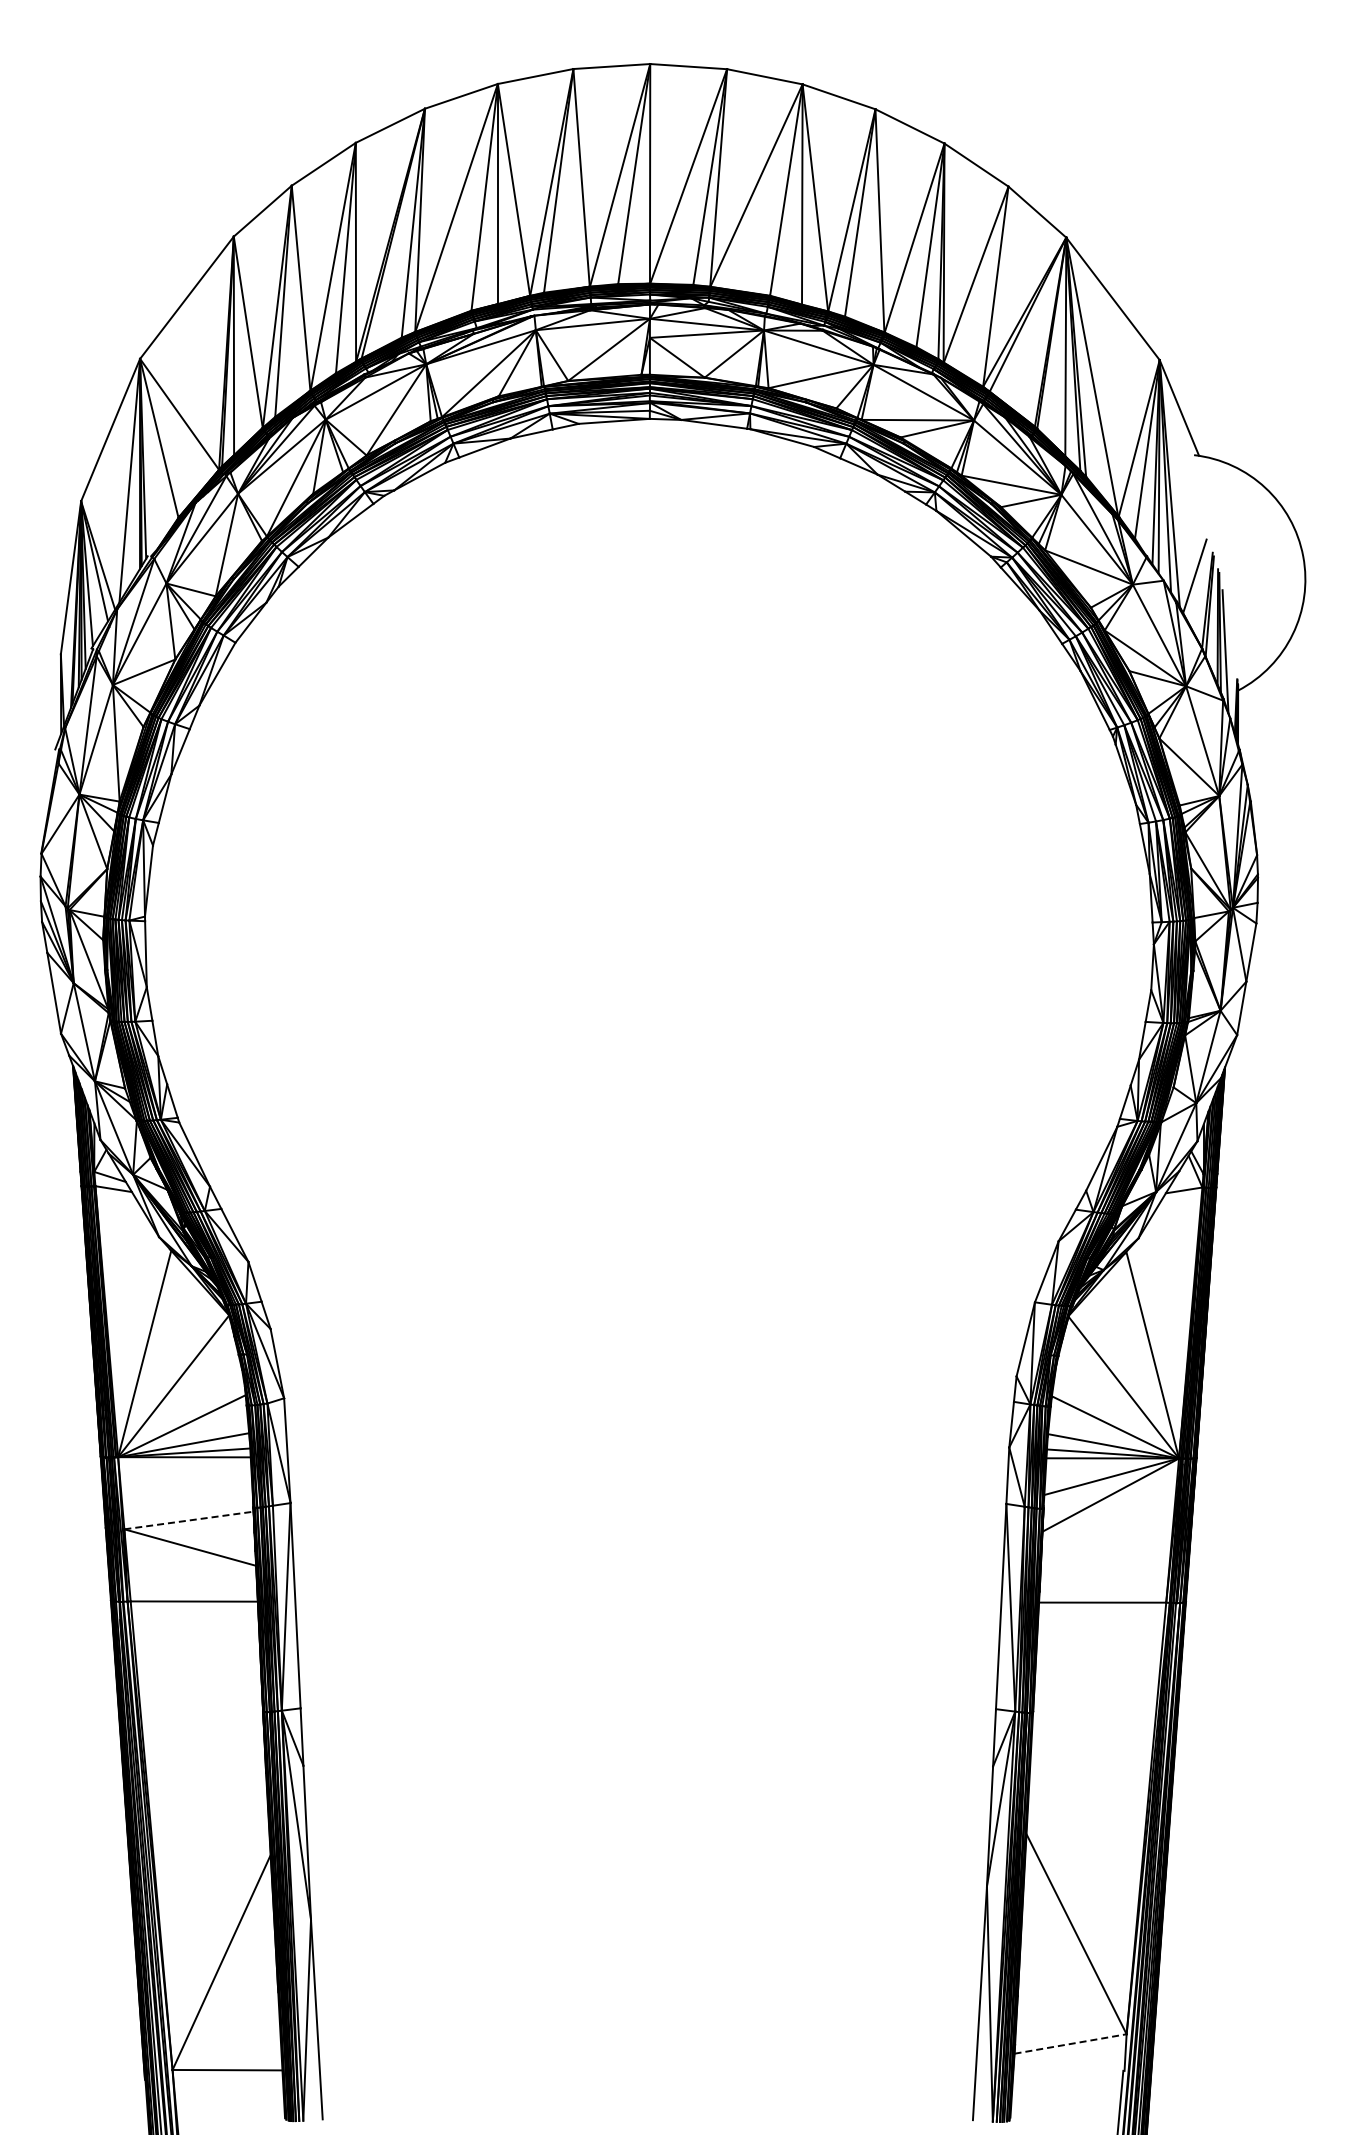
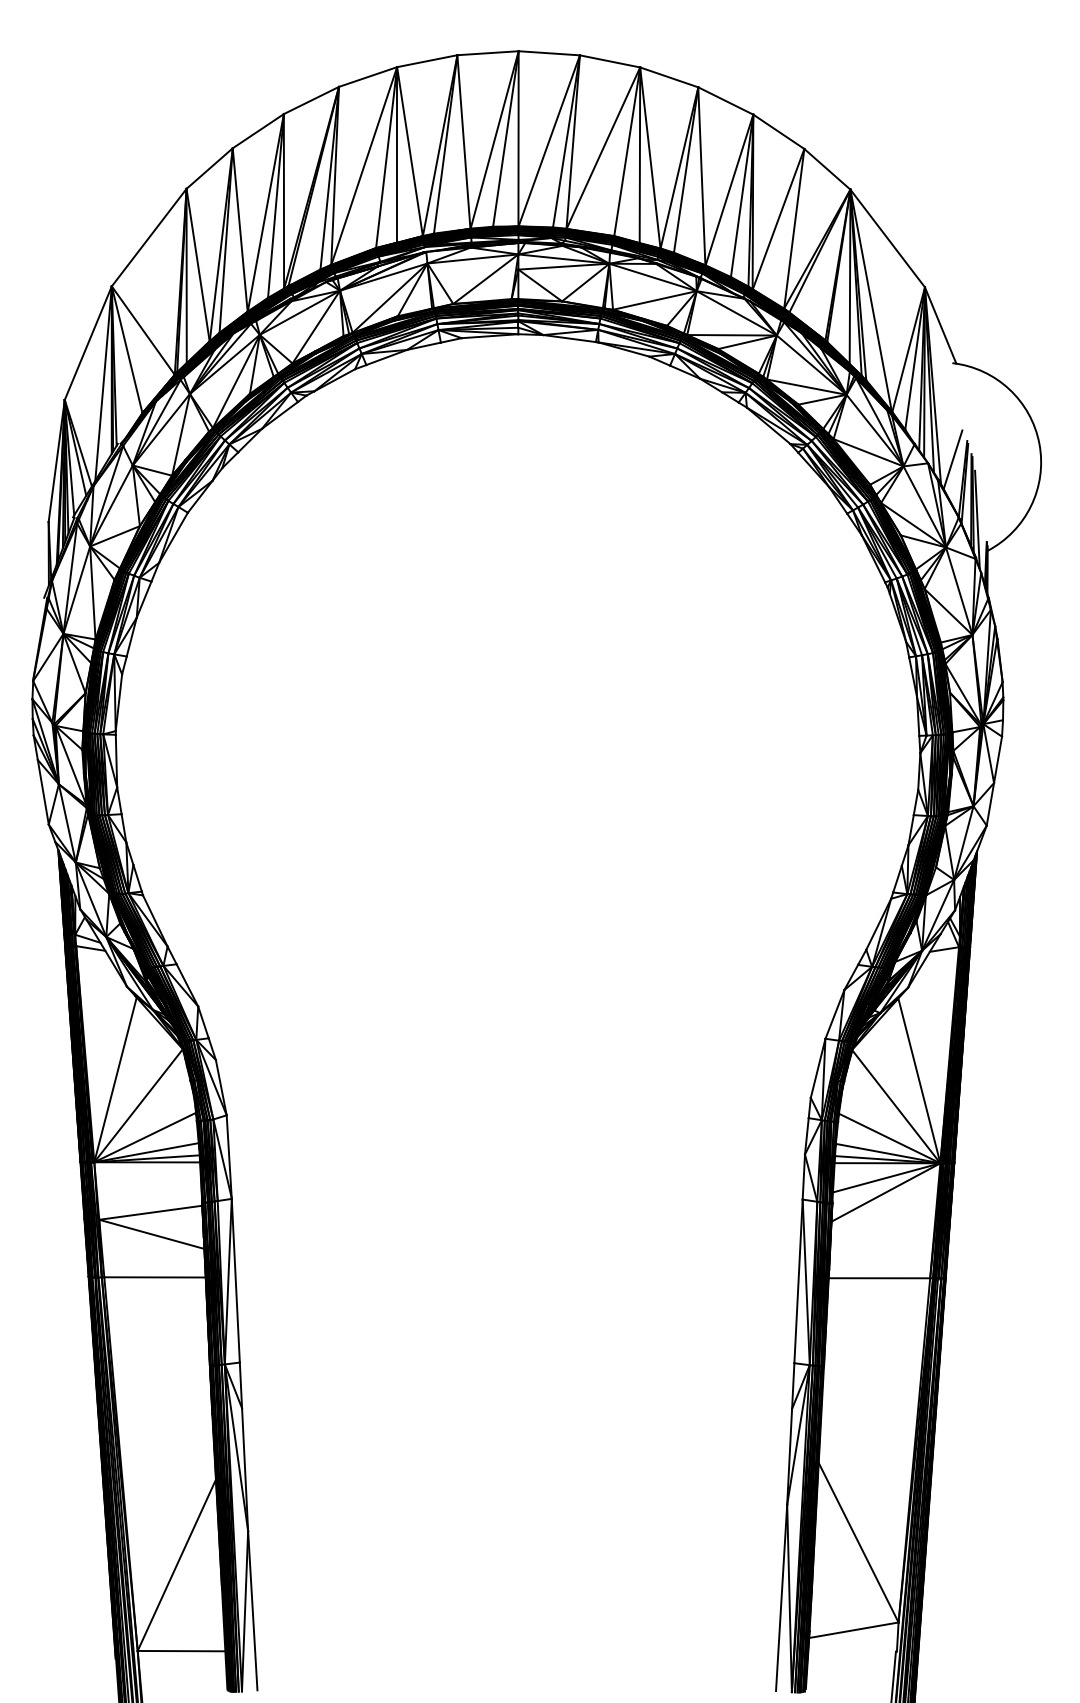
line: (189, 1520) -> (151, 1212), dashed -> solid
line: (1070, 2043) -> (853, 1629), dashed -> solid

